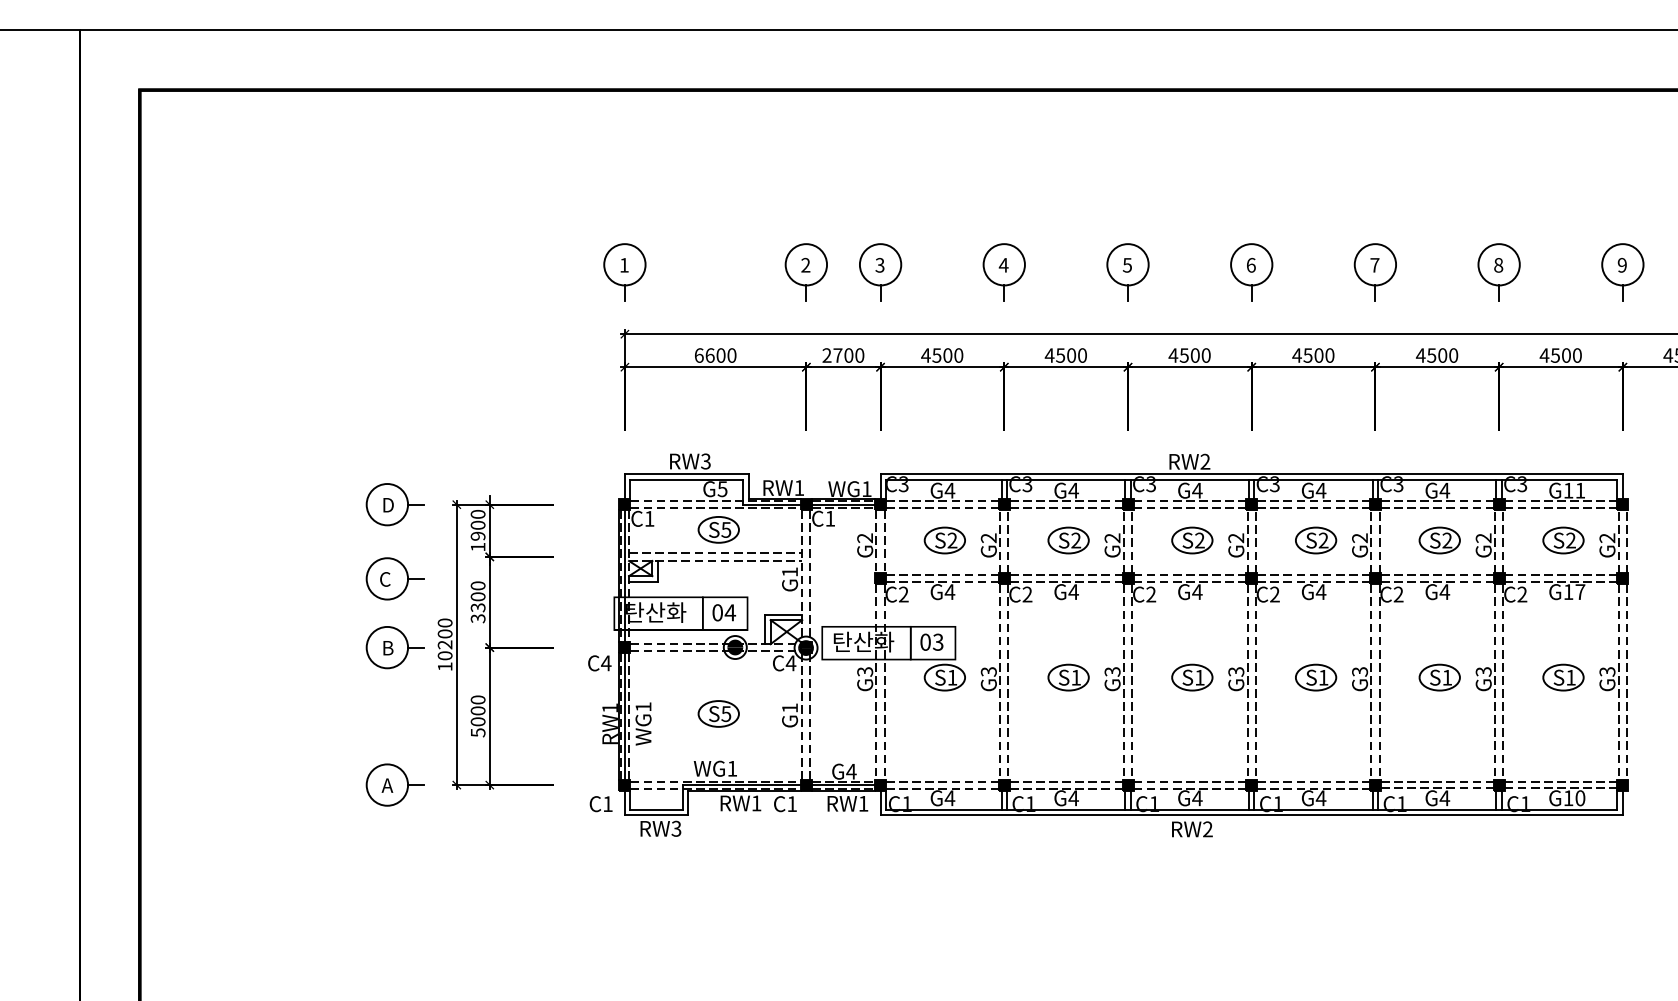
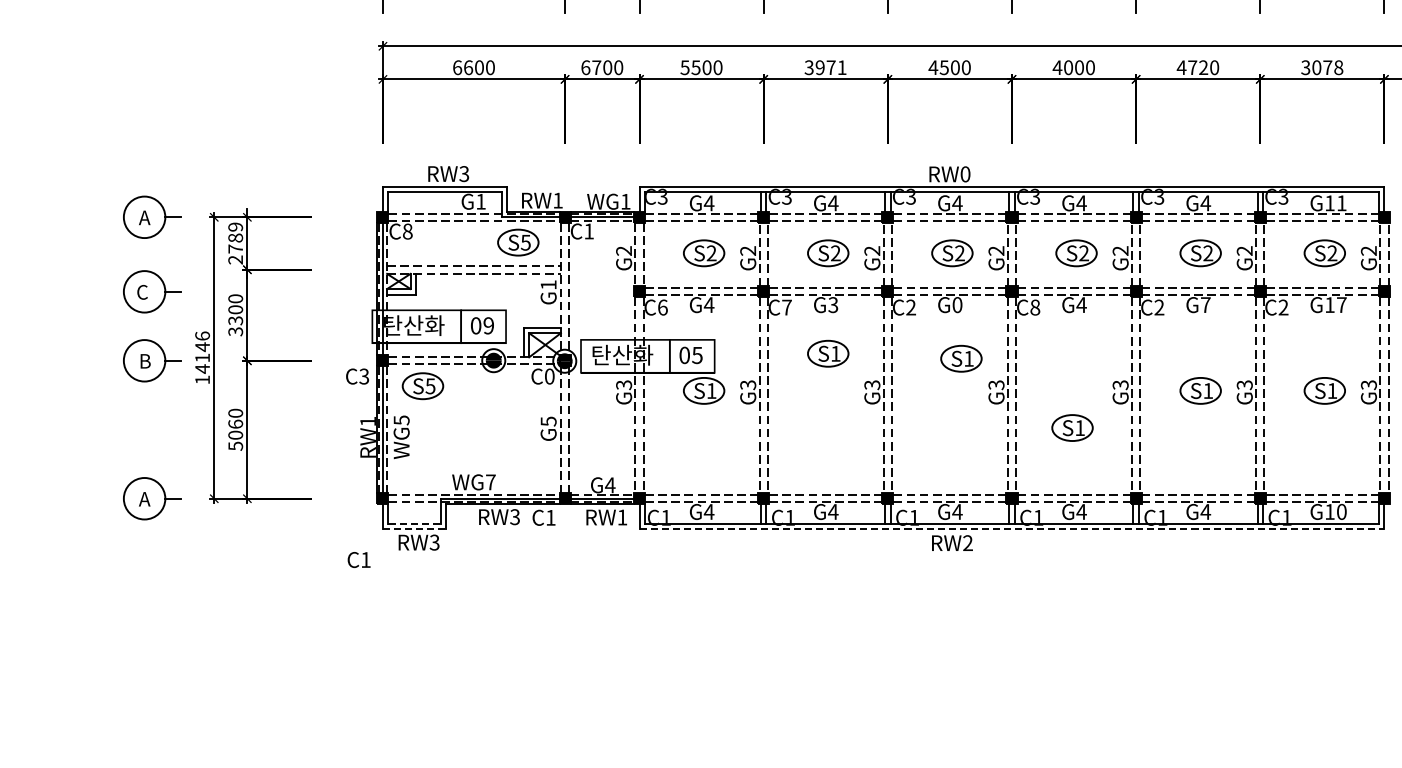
text: (826, 355) -> (585, 67), 2700 -> 6700
text: (925, 355) -> (684, 67), 4500 -> 5500
text: (1065, 355) -> (825, 67), 4500 -> 3971
text: (1307, 355) -> (1067, 67), 4500 -> 4000
text: (1437, 355) -> (1198, 67), 4500 -> 4720
text: (1560, 355) -> (1321, 67), 4500 -> 3078
text: (1205, 461) -> (965, 174), RW2 -> RW0
text: (722, 489) -> (480, 202), G5 -> G1
text: (387, 505) -> (144, 218), D -> A
text: (649, 518) -> (407, 231), C1 -> C8
part: (718, 529) -> (518, 242), moved
text: (477, 530) -> (235, 243), 1900 -> 2789
text: (1444, 591) -> (1205, 304), G4 -> G7
text: (1073, 592) -> (833, 305), G4 -> G3
text: (1197, 592) -> (957, 305), G4 -> G0
text: (903, 594) -> (662, 307), C2 -> C6
text: (1027, 594) -> (786, 307), C2 -> C7
text: (1274, 594) -> (1034, 307), C2 -> C8
text: (730, 612) -> (488, 325), 04 -> 09
text: (444, 639) -> (201, 352), 10200 -> 14146
text: (938, 641) -> (697, 354), 03 -> 05
text: (606, 663) -> (364, 376), C4 -> C3
text: (790, 663) -> (549, 376), C4 -> C0
part: (1068, 677) -> (828, 353), moved
part: (1192, 677) -> (961, 358), moved
part: (1316, 677) -> (1072, 427), moved
text: (643, 707) -> (401, 420), WG1 -> WG5
text: (790, 708) -> (549, 421), G1 -> G5
text: (477, 710) -> (235, 423), 5000 -> 5060
part: (718, 713) -> (422, 385), moved
text: (732, 768) -> (490, 482), WG1 -> WG7
text: (756, 803) -> (515, 517), RW1 -> RW3
text: (600, 804) -> (358, 560), moved
line: (657, 809) -> (415, 523), solid -> dashed
line: (656, 815) -> (414, 529), solid -> dashed
line: (1252, 815) -> (1012, 529), solid -> dashed

